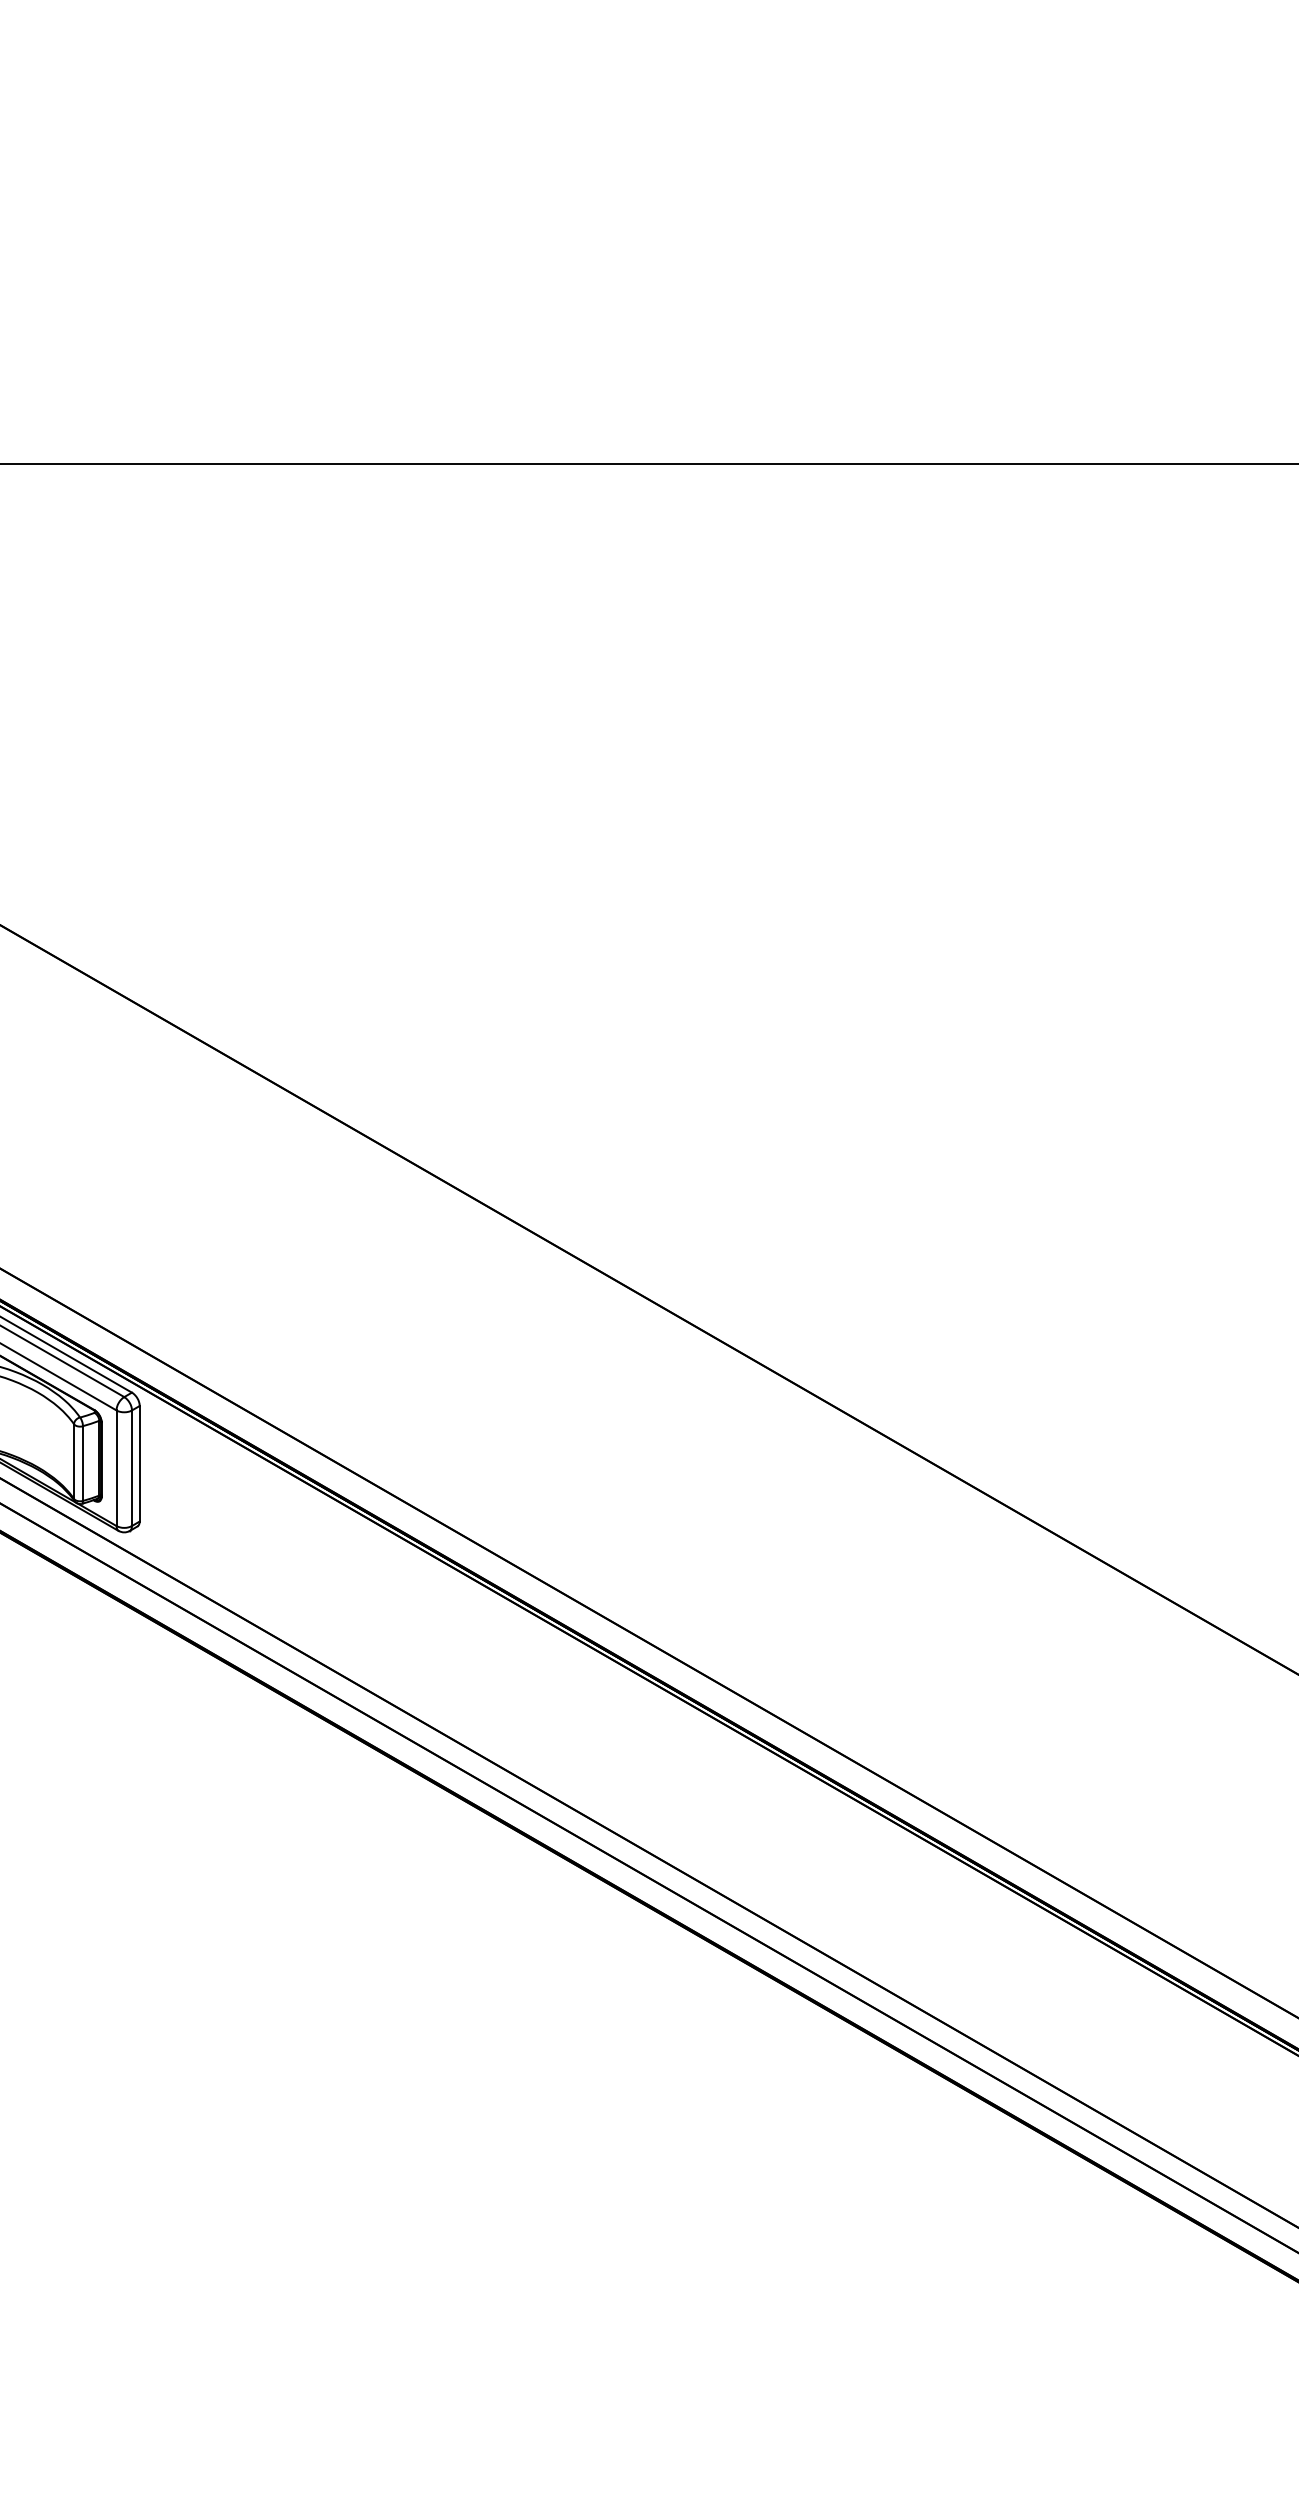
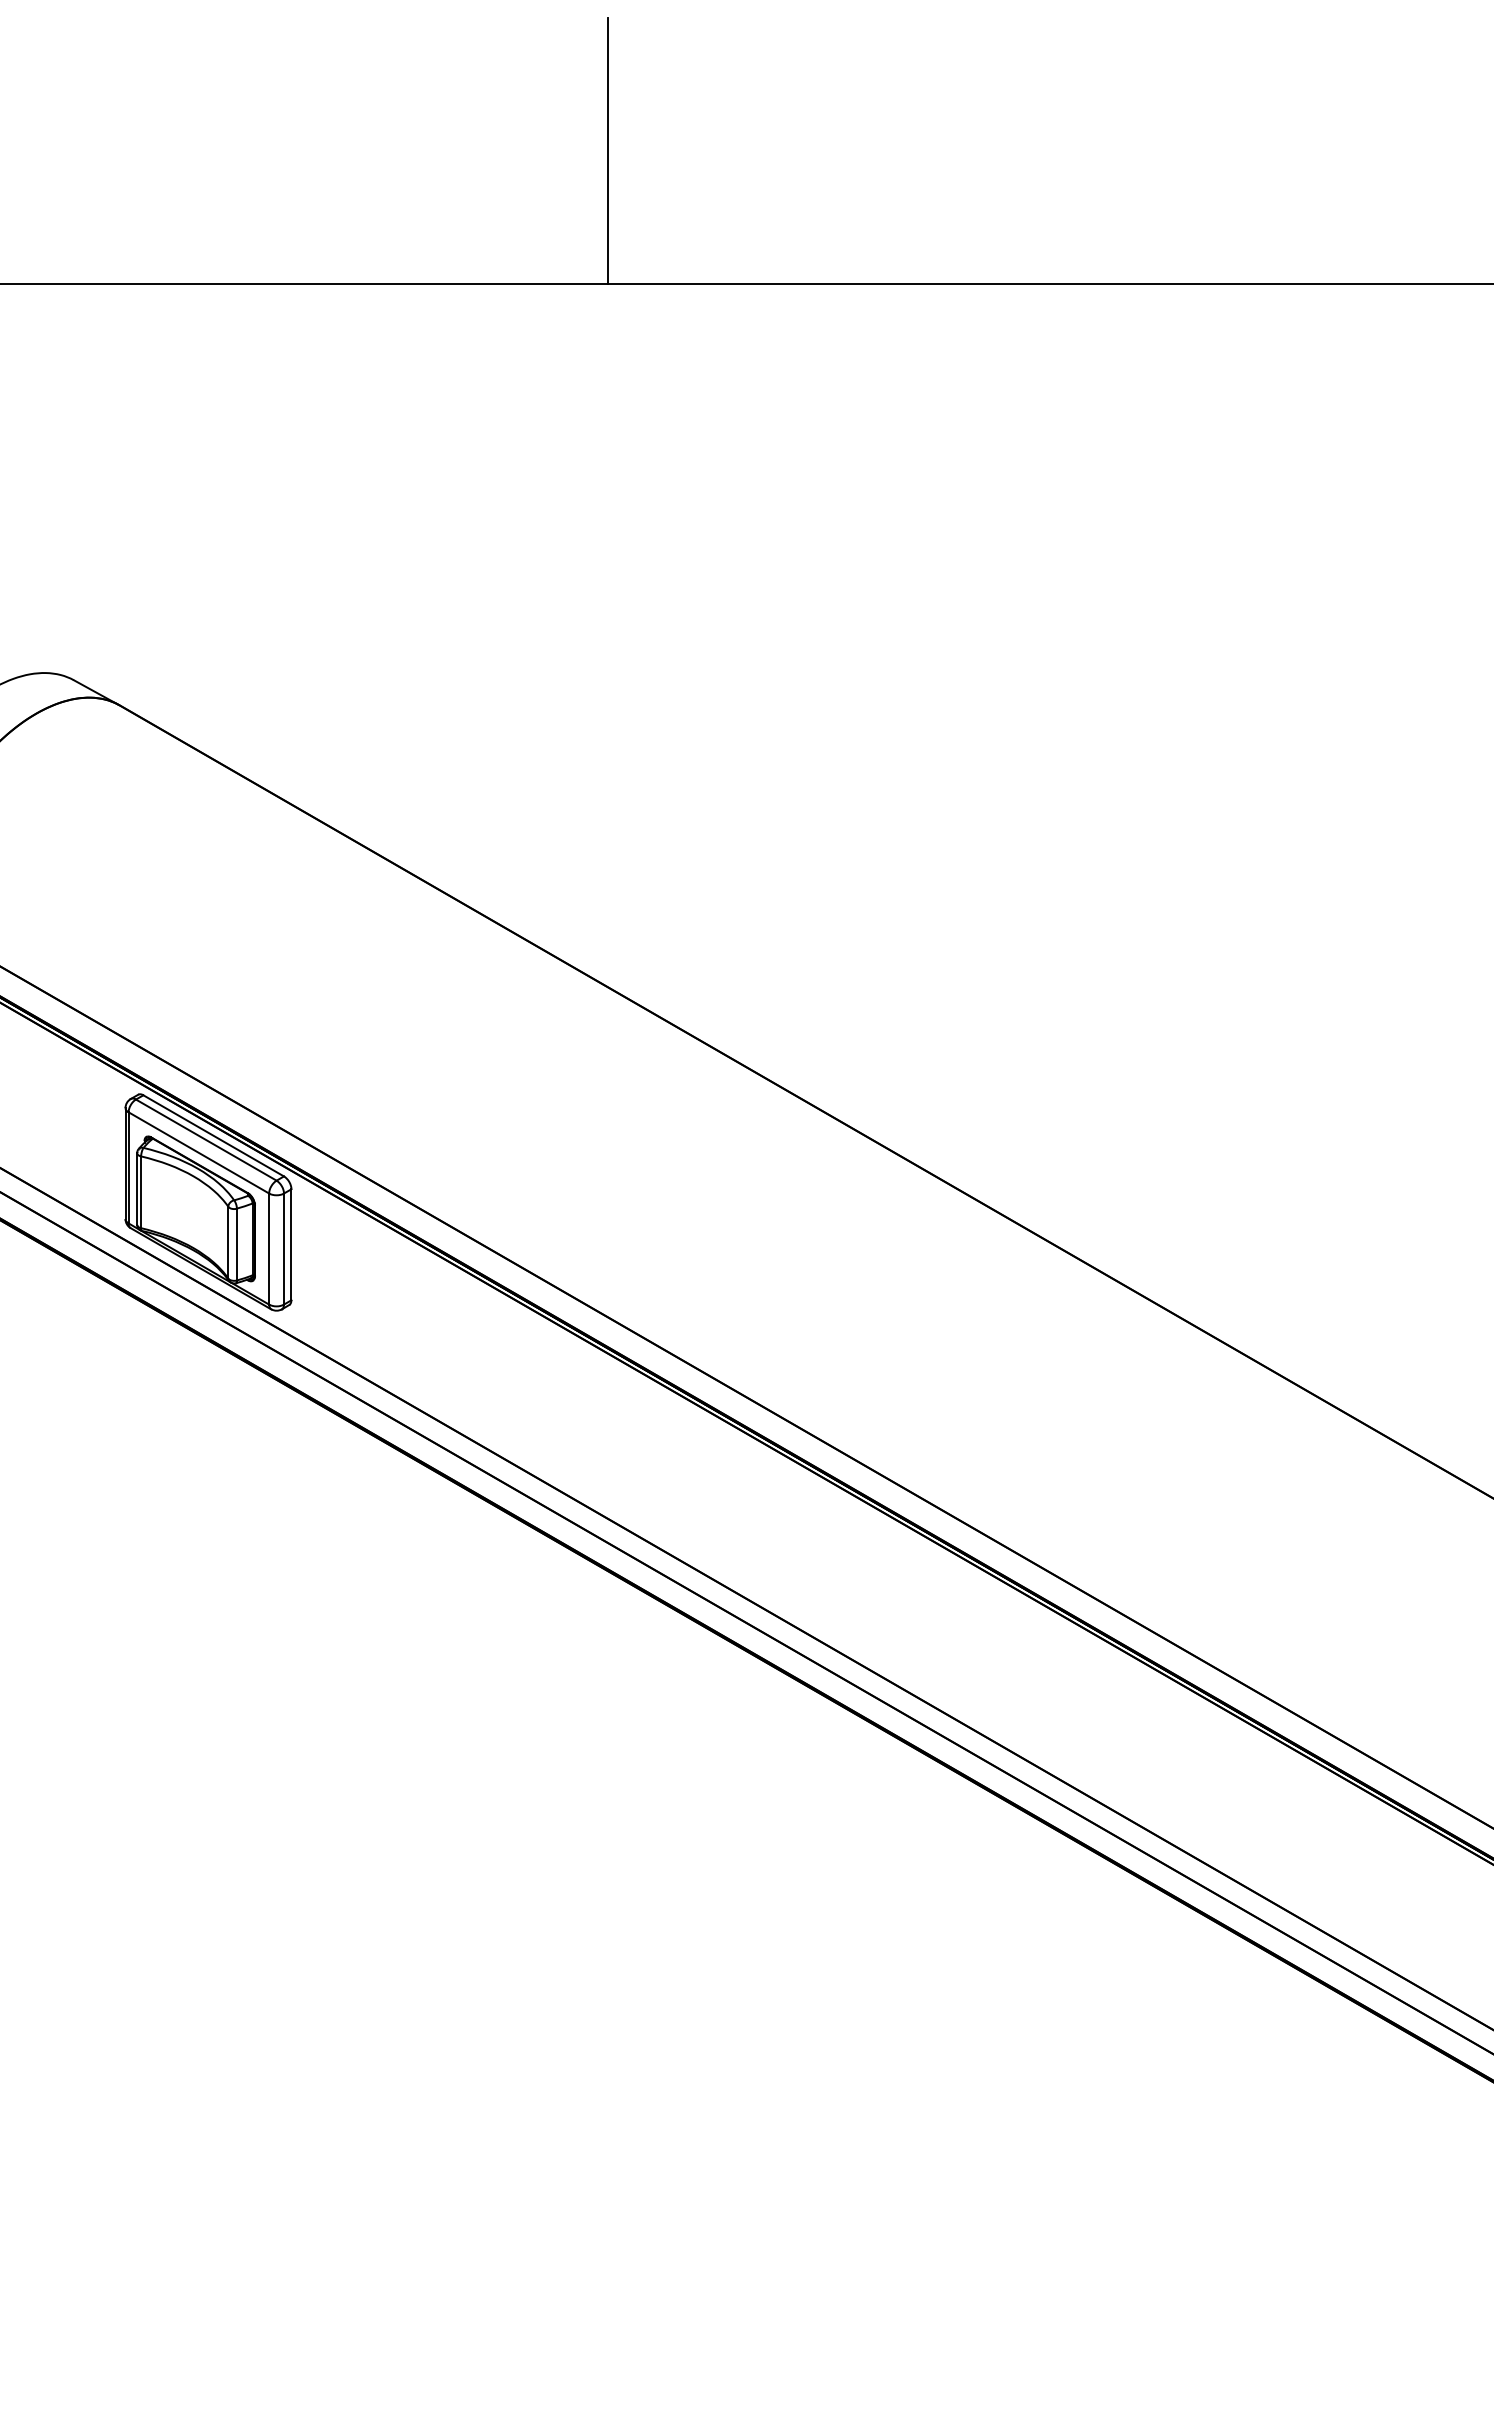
line: (469, 326) -> (608, 151), added

